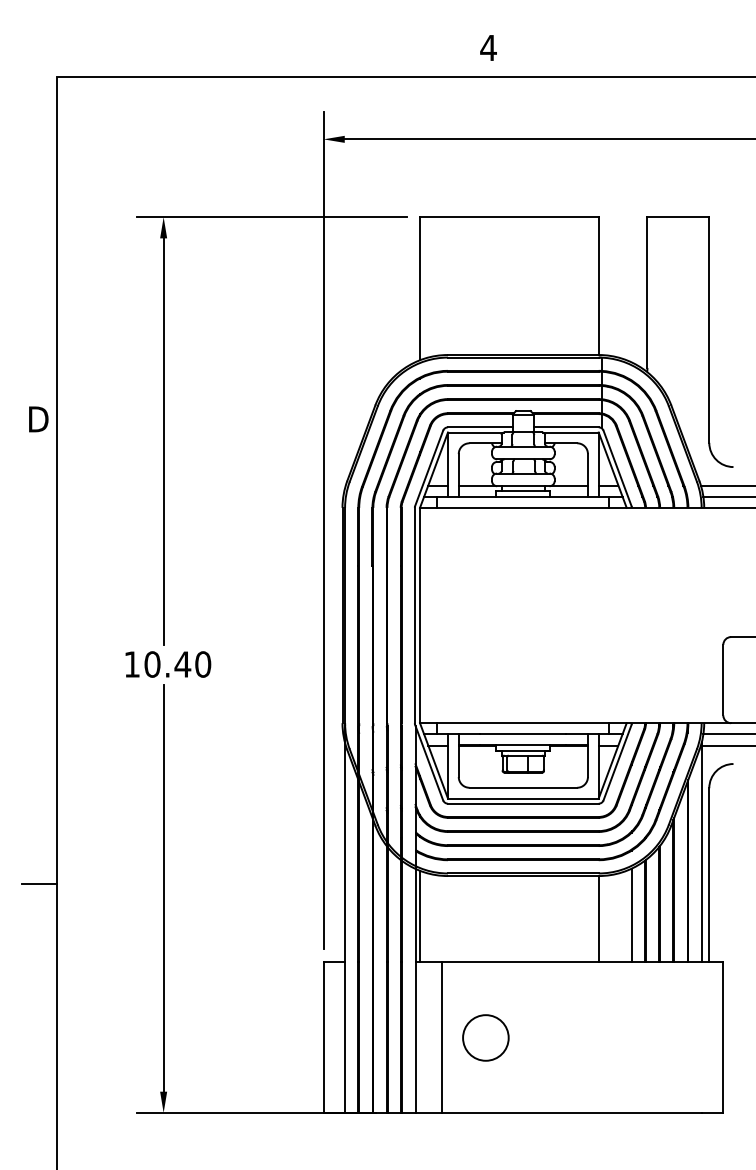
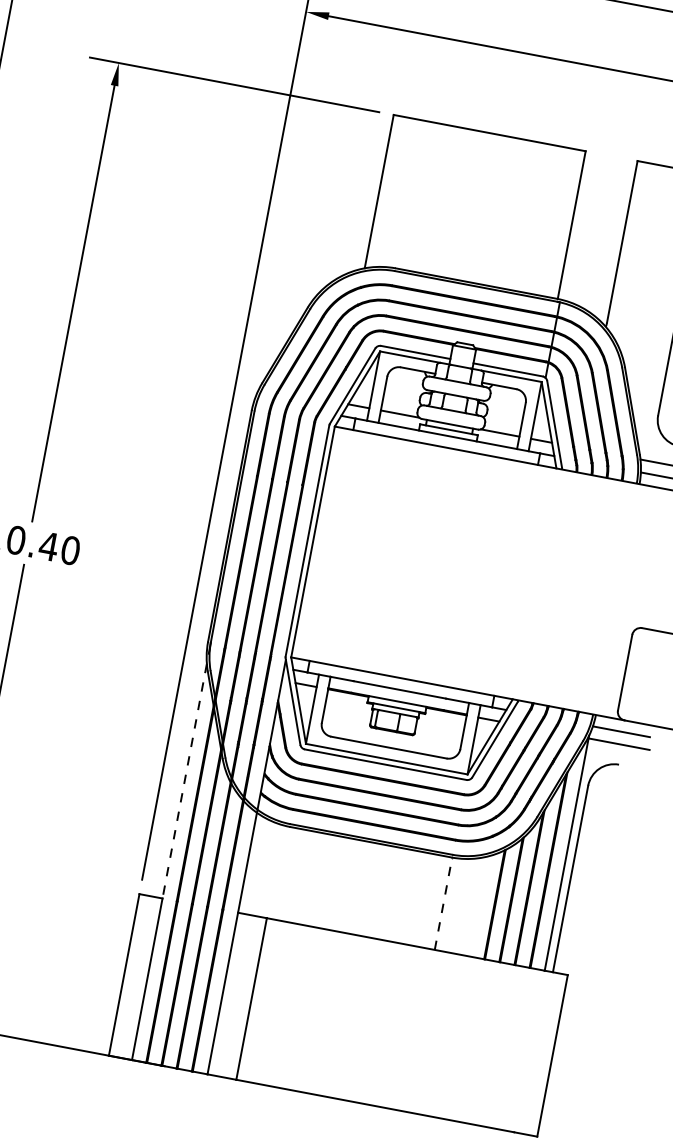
line: (345, 844) -> (186, 772), solid -> dashed
line: (631, 915) -> (479, 906), removed
line: (420, 916) -> (252, 864), removed
line: (599, 918) -> (444, 903), solid -> dashed
circle: (485, 1037) -> (297, 1007), removed

